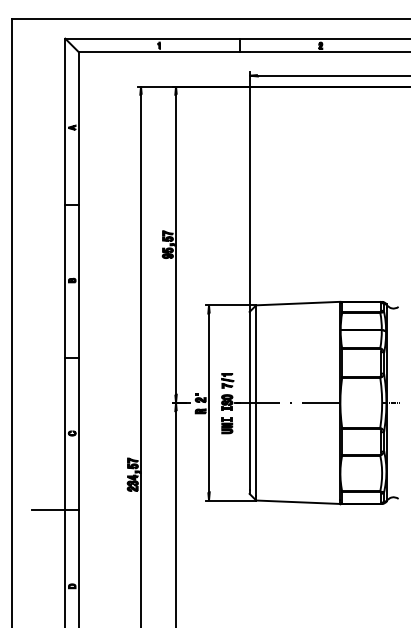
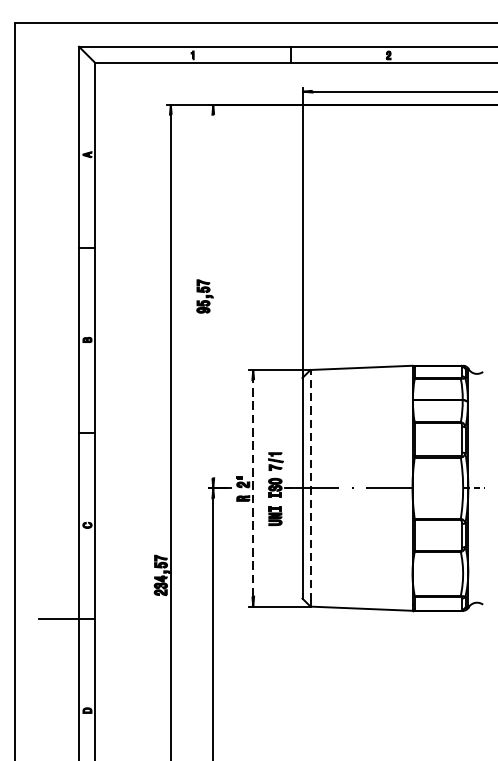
line: (176, 244) -> (213, 296), removed
line: (256, 400) -> (310, 485), solid -> dashed
line: (209, 402) -> (253, 487), solid -> dashed

